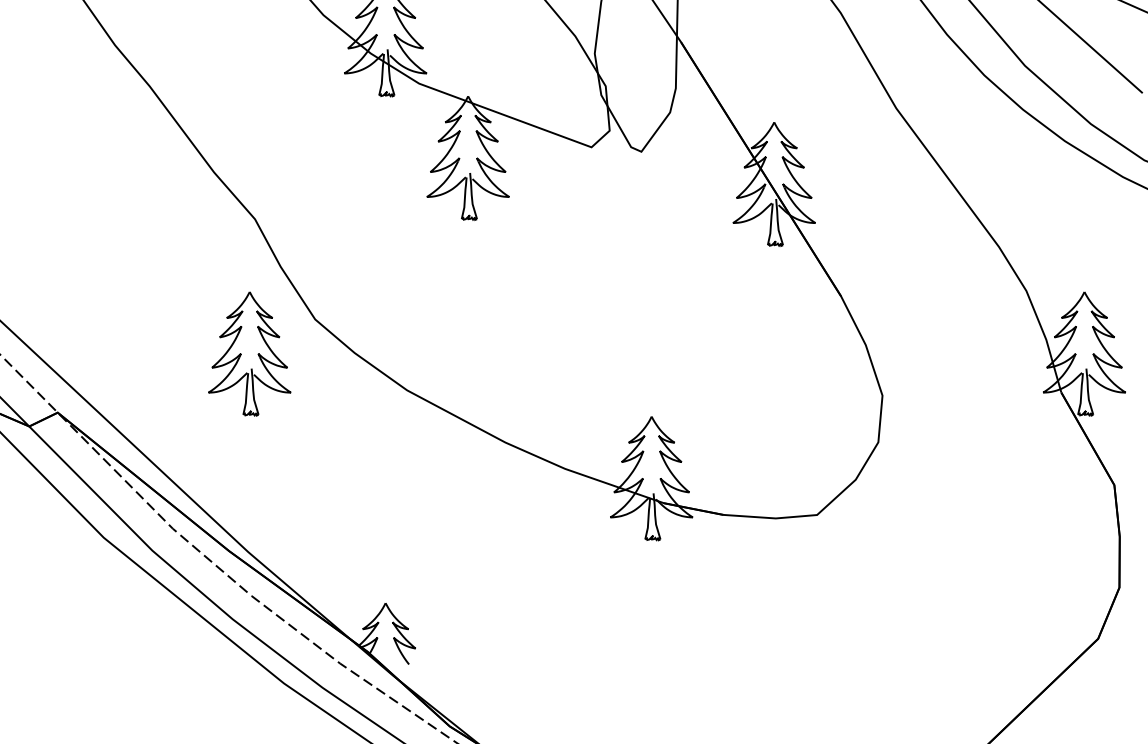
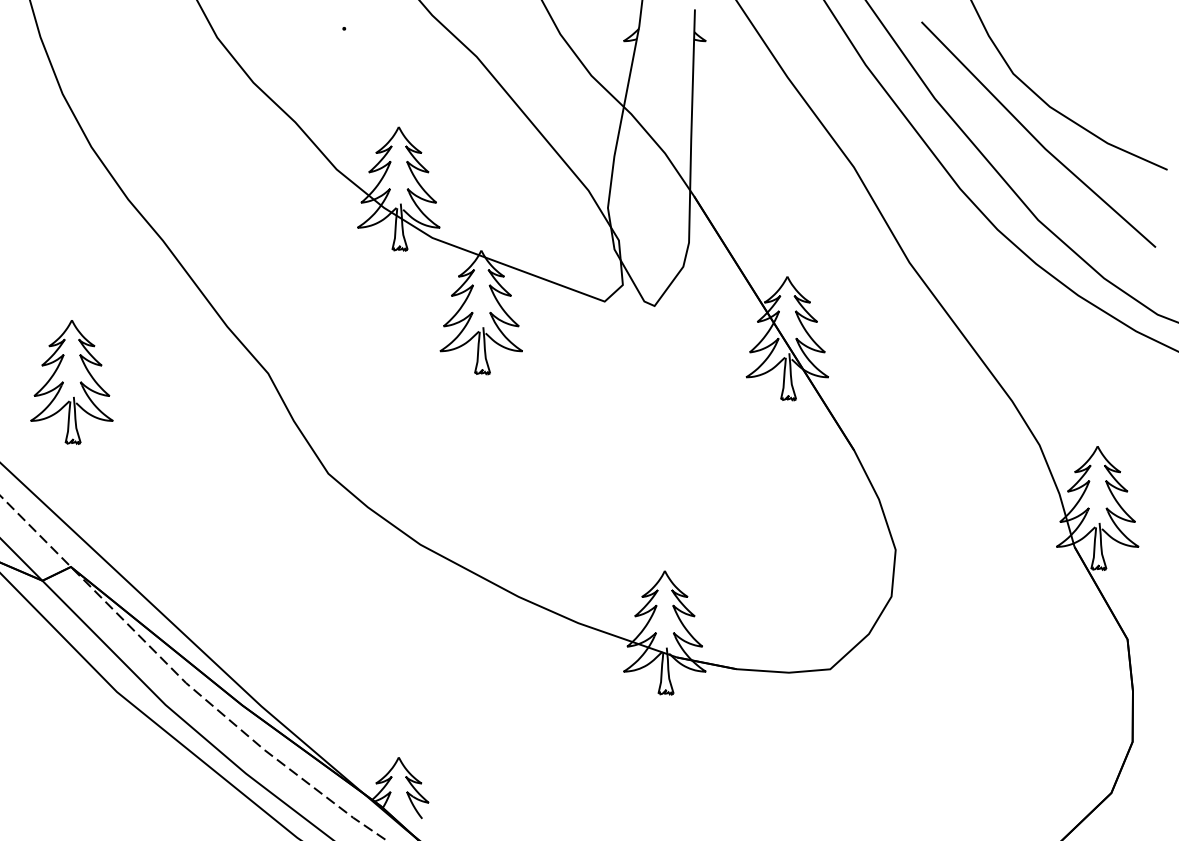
part: (249, 354) -> (71, 382), moved

